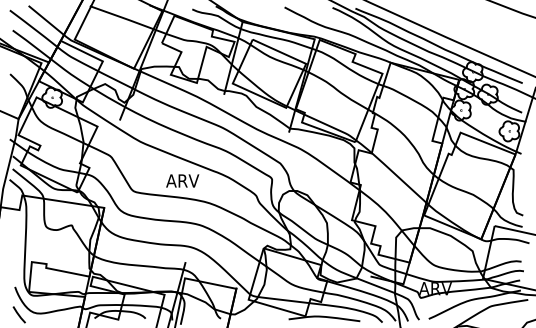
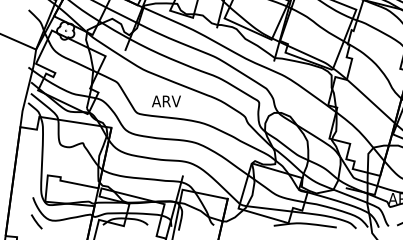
text: (182, 180) -> (166, 101), moved

